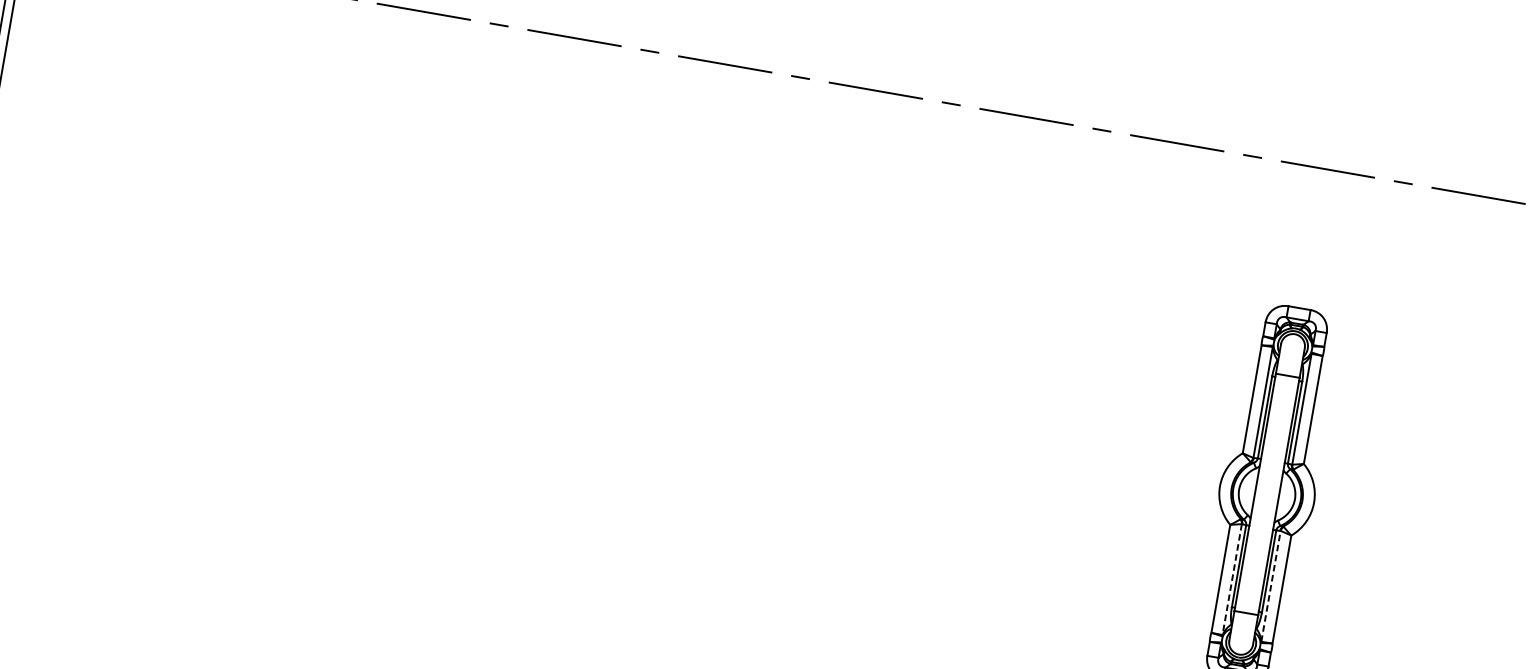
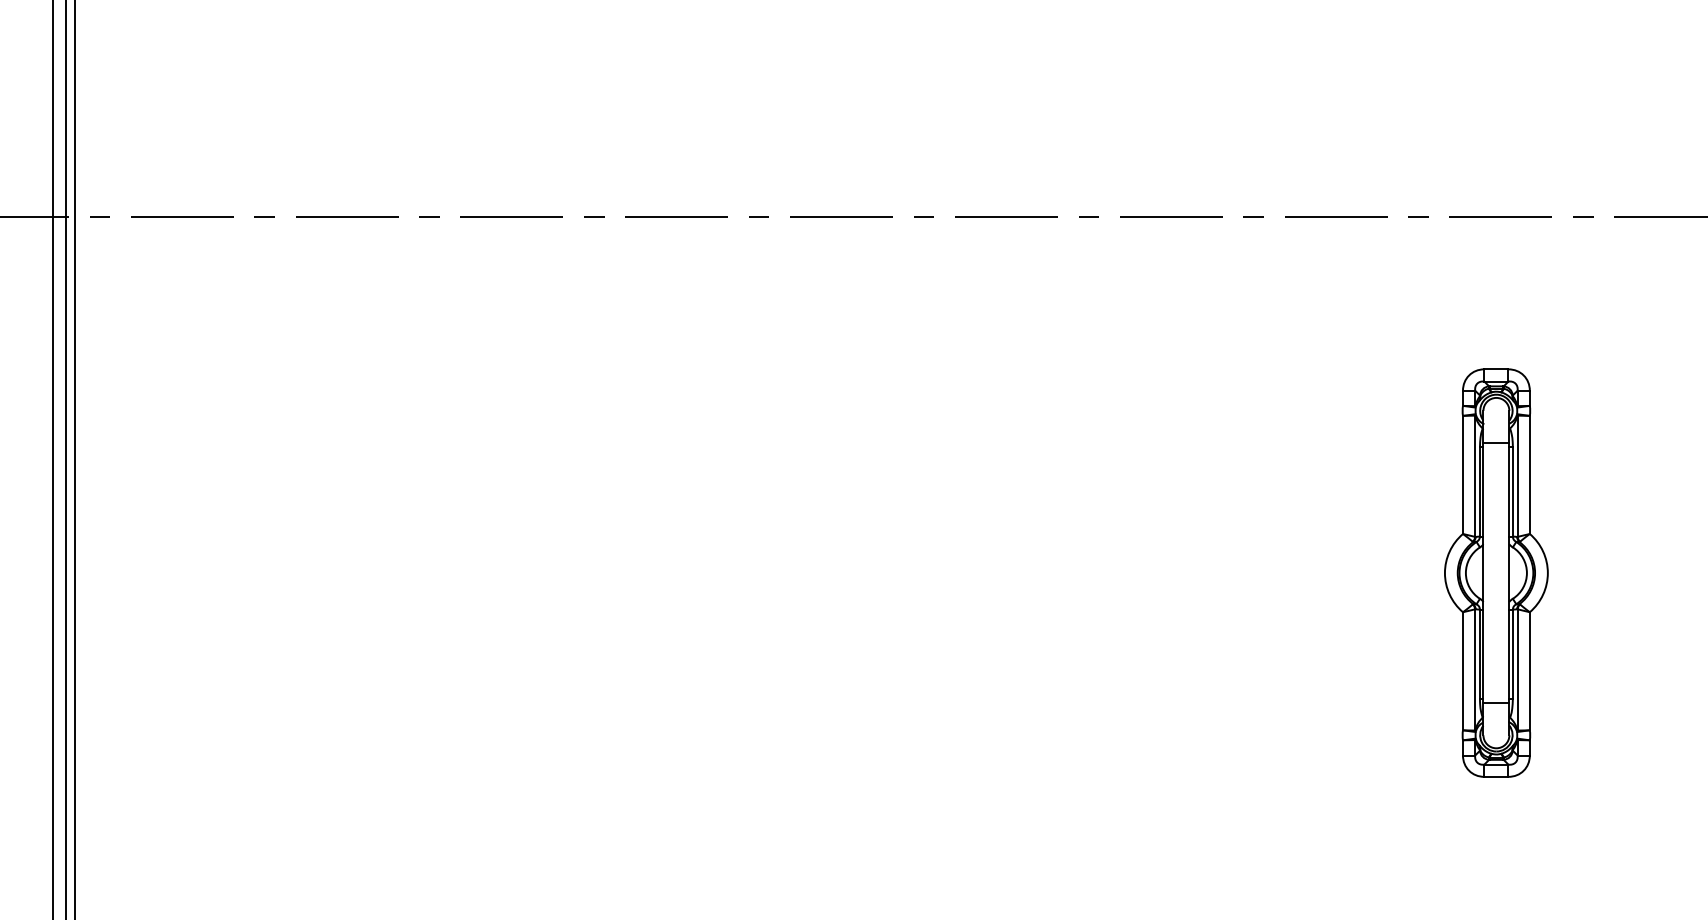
line: (1232, 579) -> (1475, 669), dashed -> solid
line: (1270, 585) -> (1517, 669), dashed -> solid

